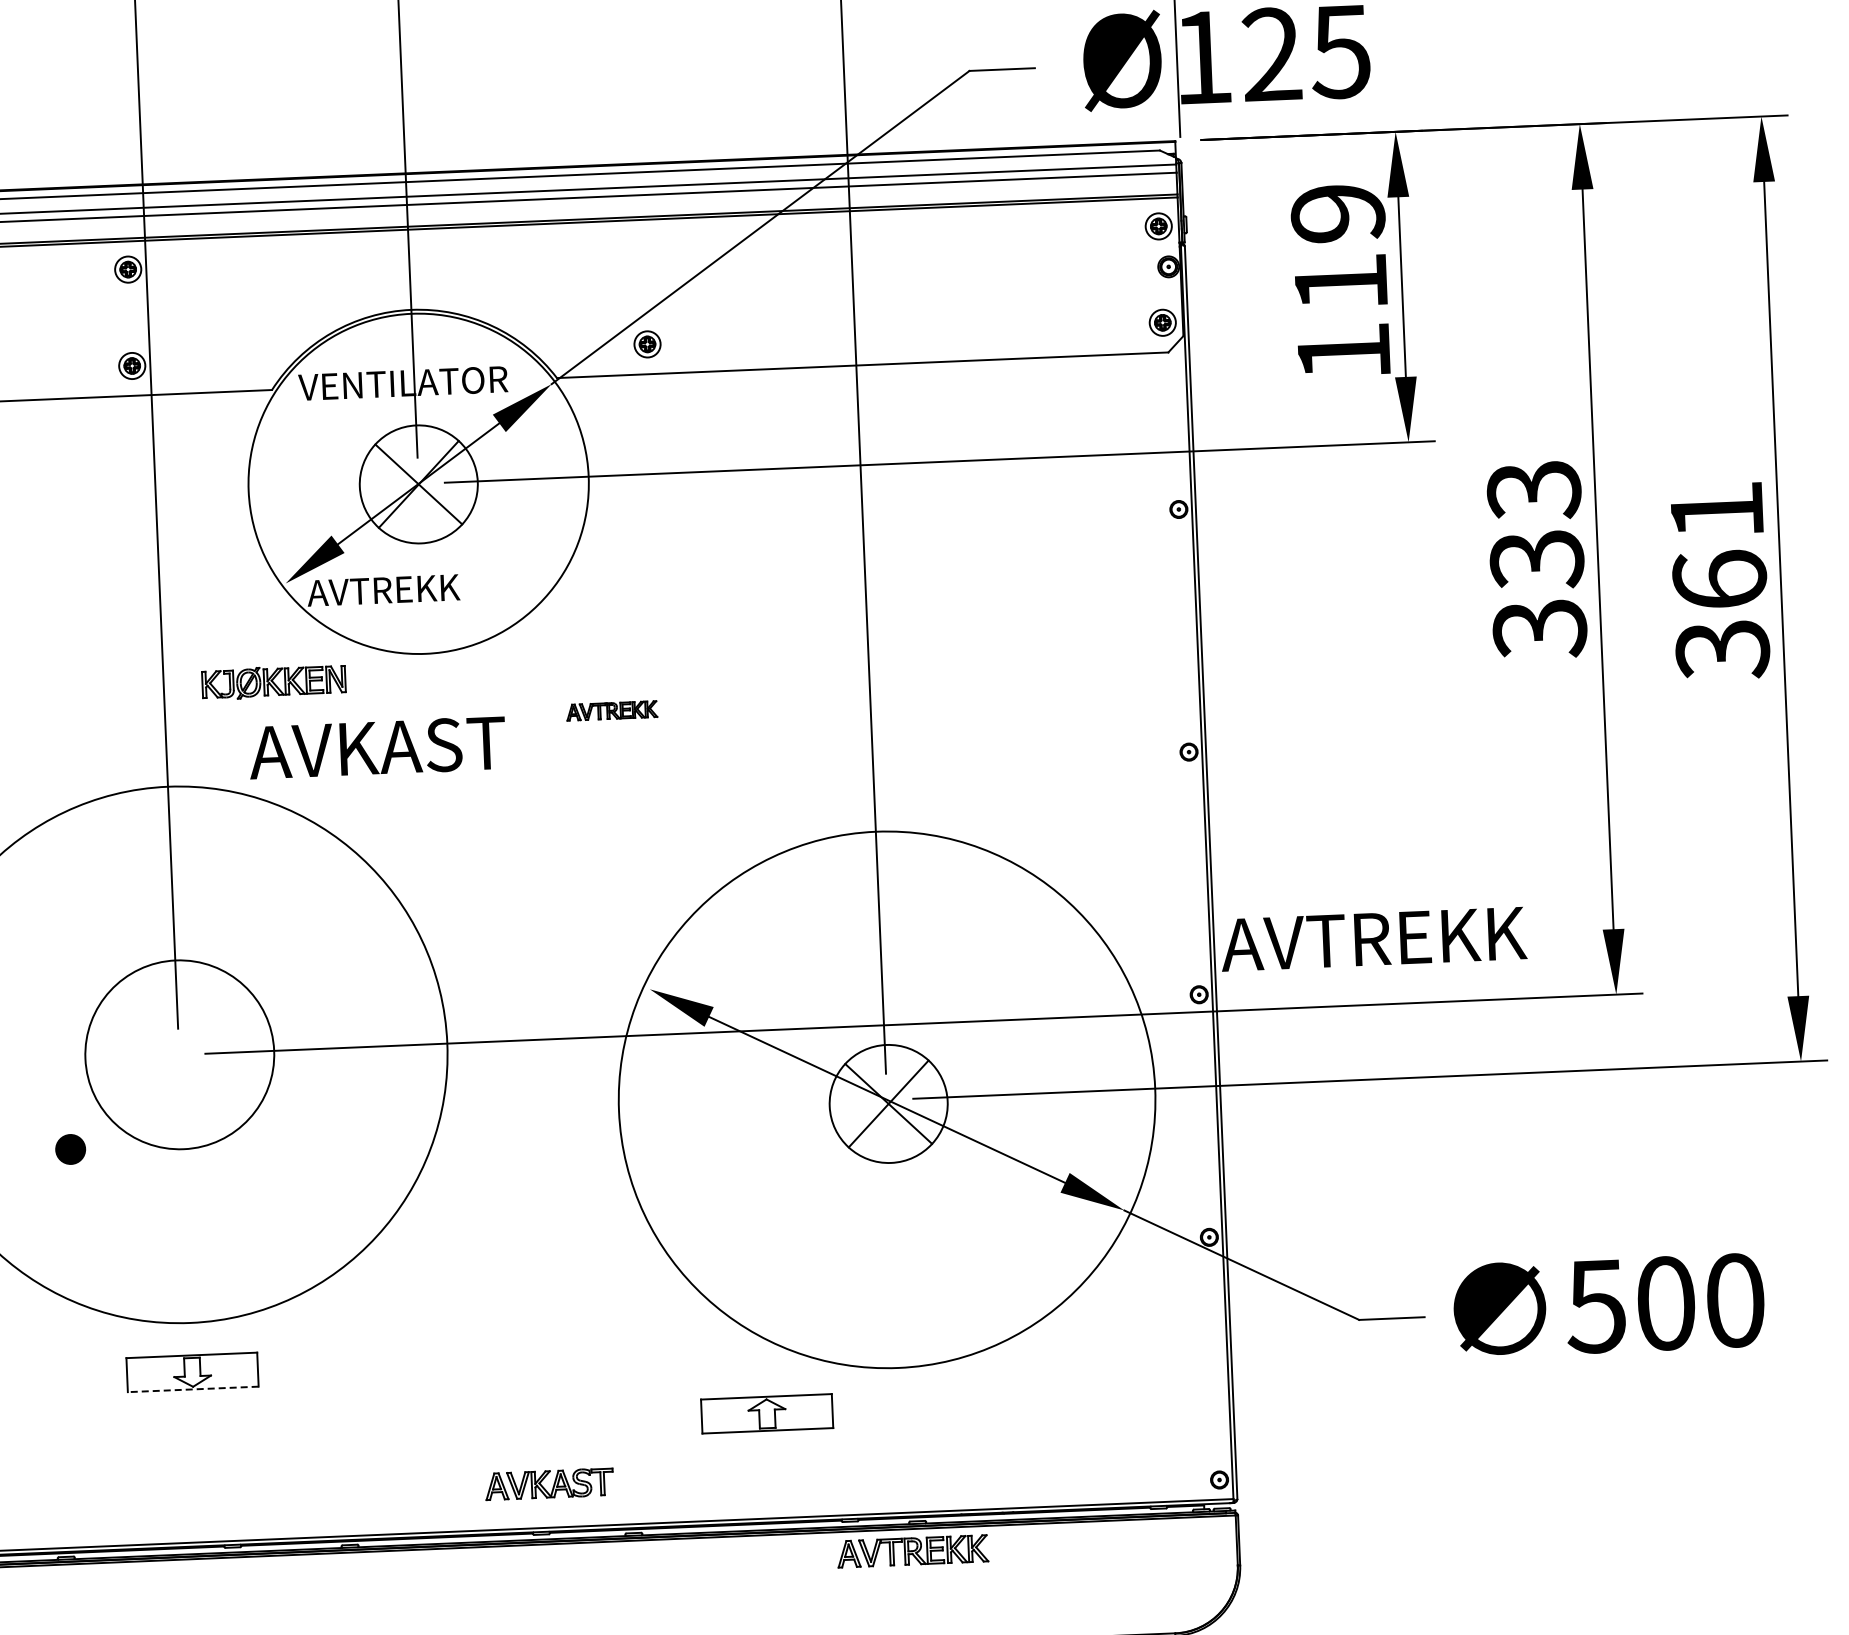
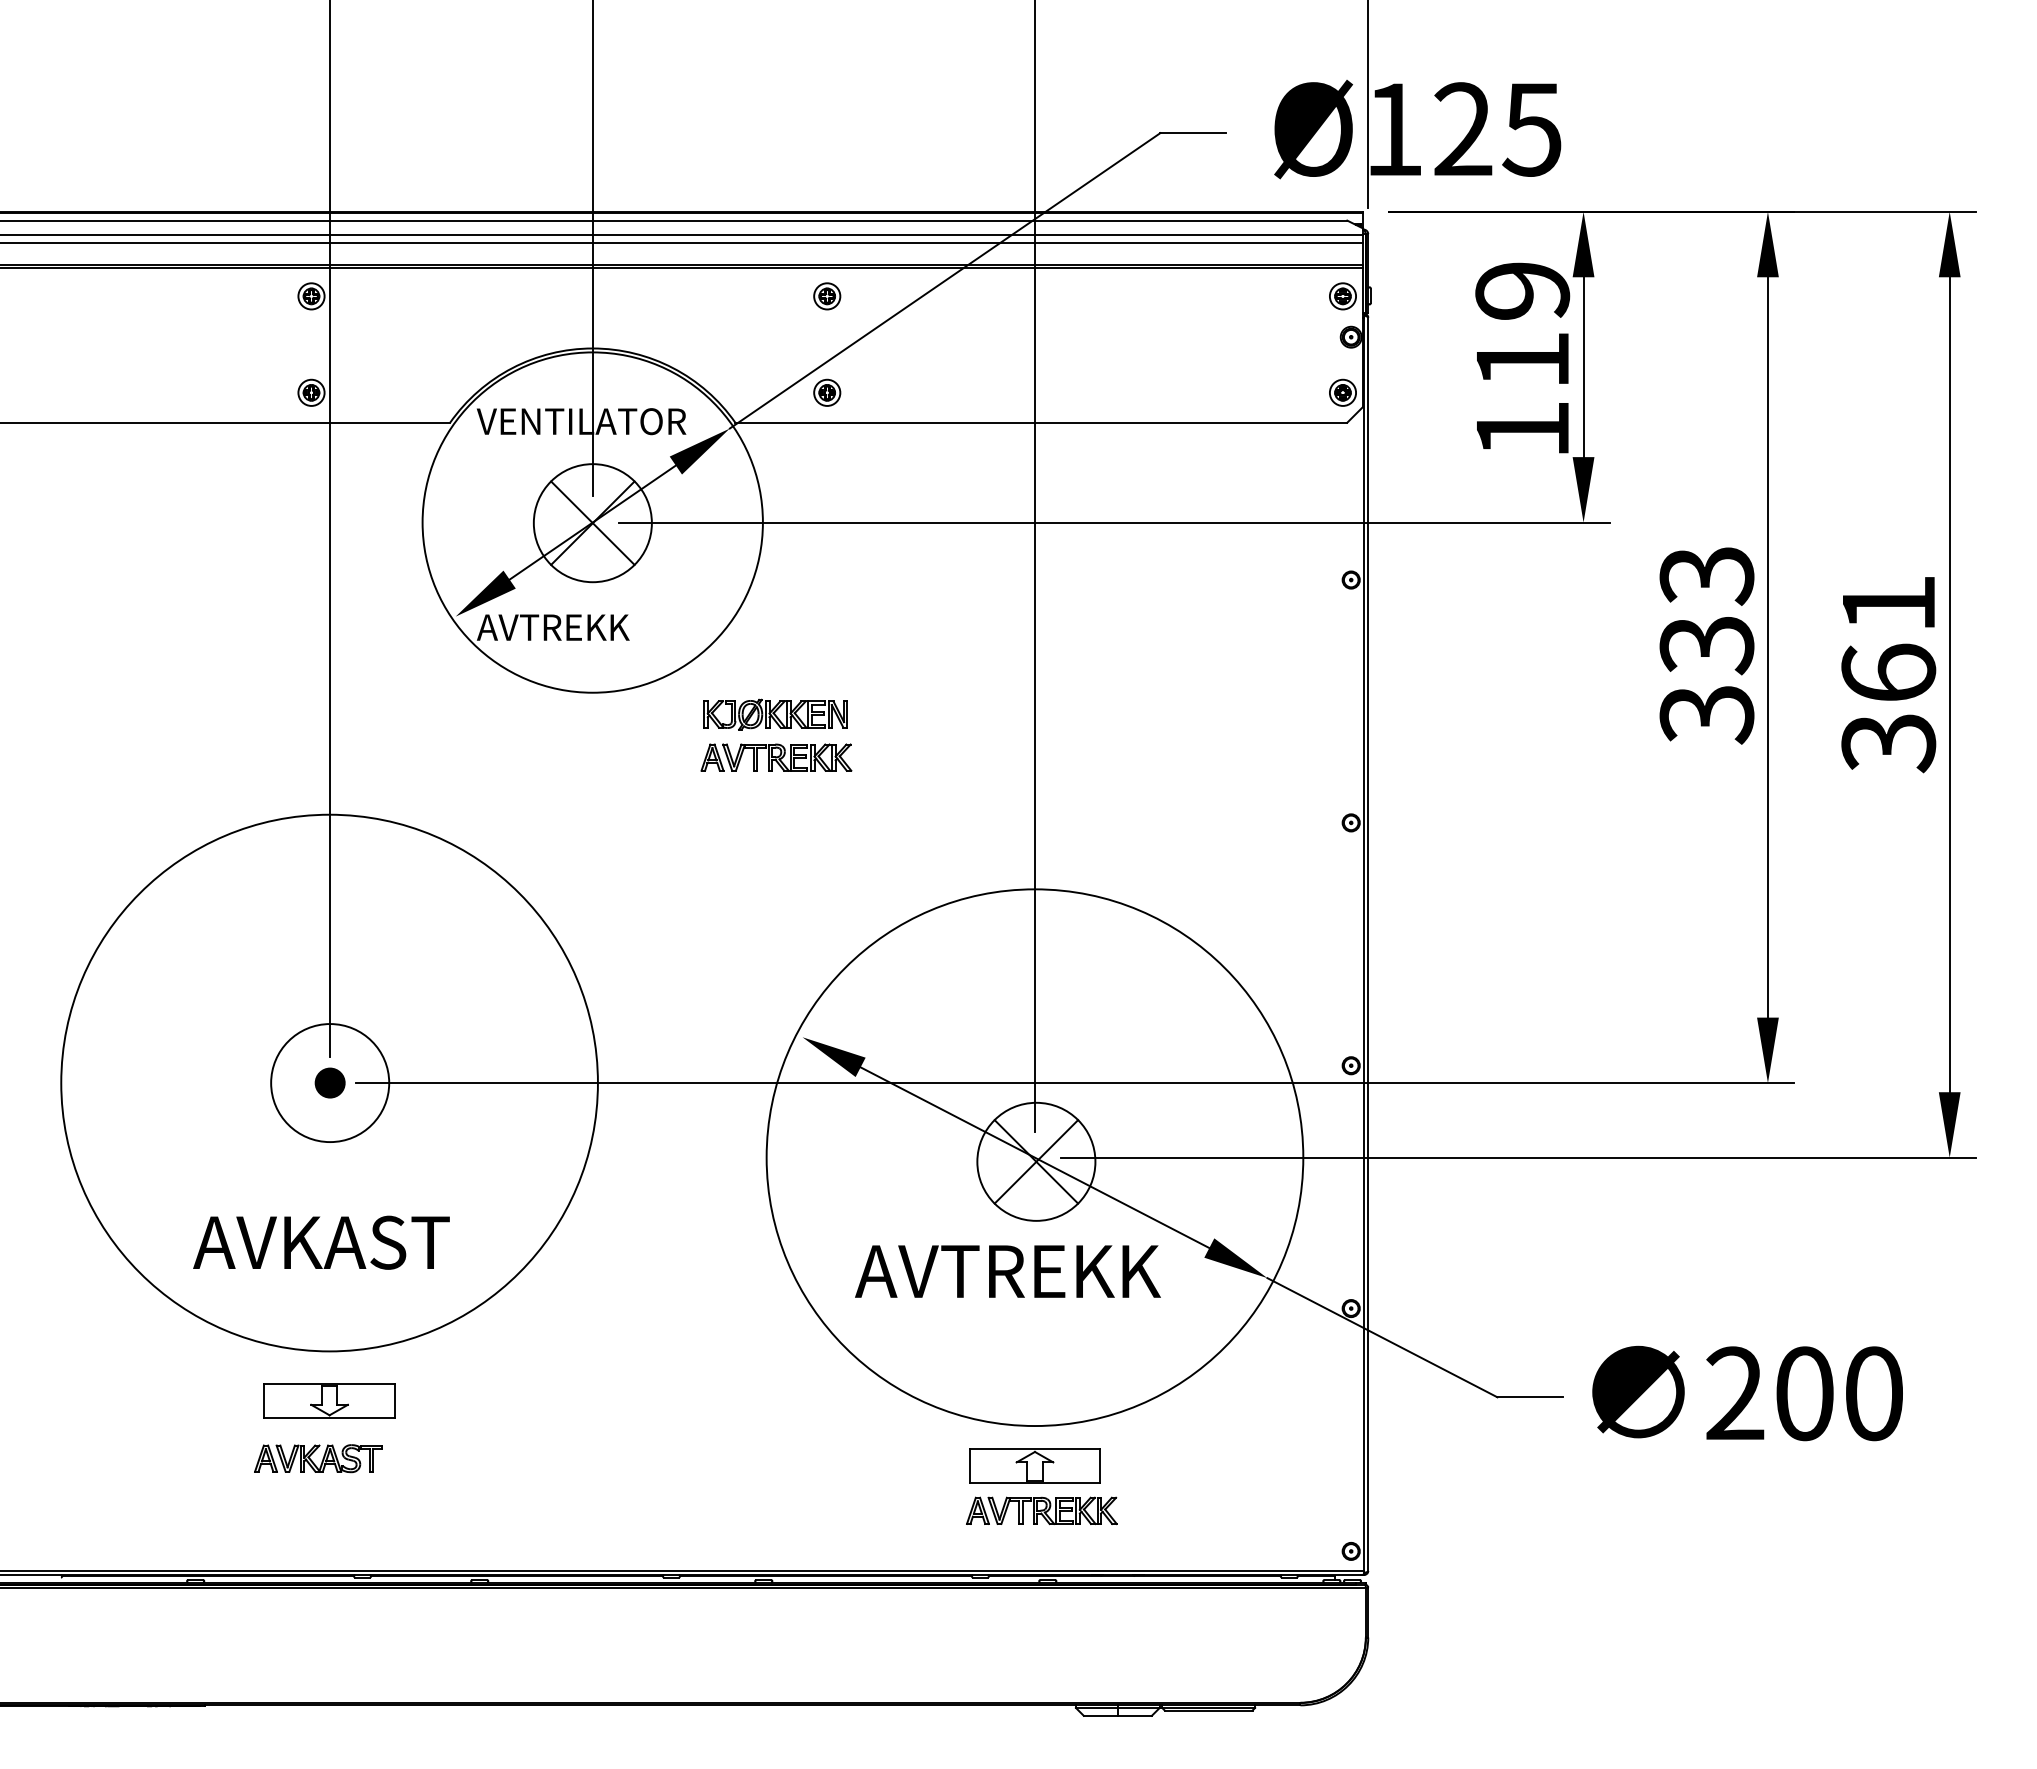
part: (643, 248) -> (827, 296), added
part: (273, 682) -> (775, 714), moved
part: (612, 710) -> (776, 757), size x1.67
text: (377, 747) -> (321, 1242), moved
text: (1373, 939) -> (1007, 1271), moved
circle: (180, 1055) -> (330, 1083), size x0.62
part: (69, 1148) -> (329, 1082), moved
text: (1595, 1306) -> (1734, 1393), 500 -> 200
line: (193, 1388) -> (329, 1417), dashed -> solid
part: (766, 1413) -> (1034, 1465), moved
part: (549, 1484) -> (318, 1458), moved
part: (912, 1551) -> (1041, 1510), moved

